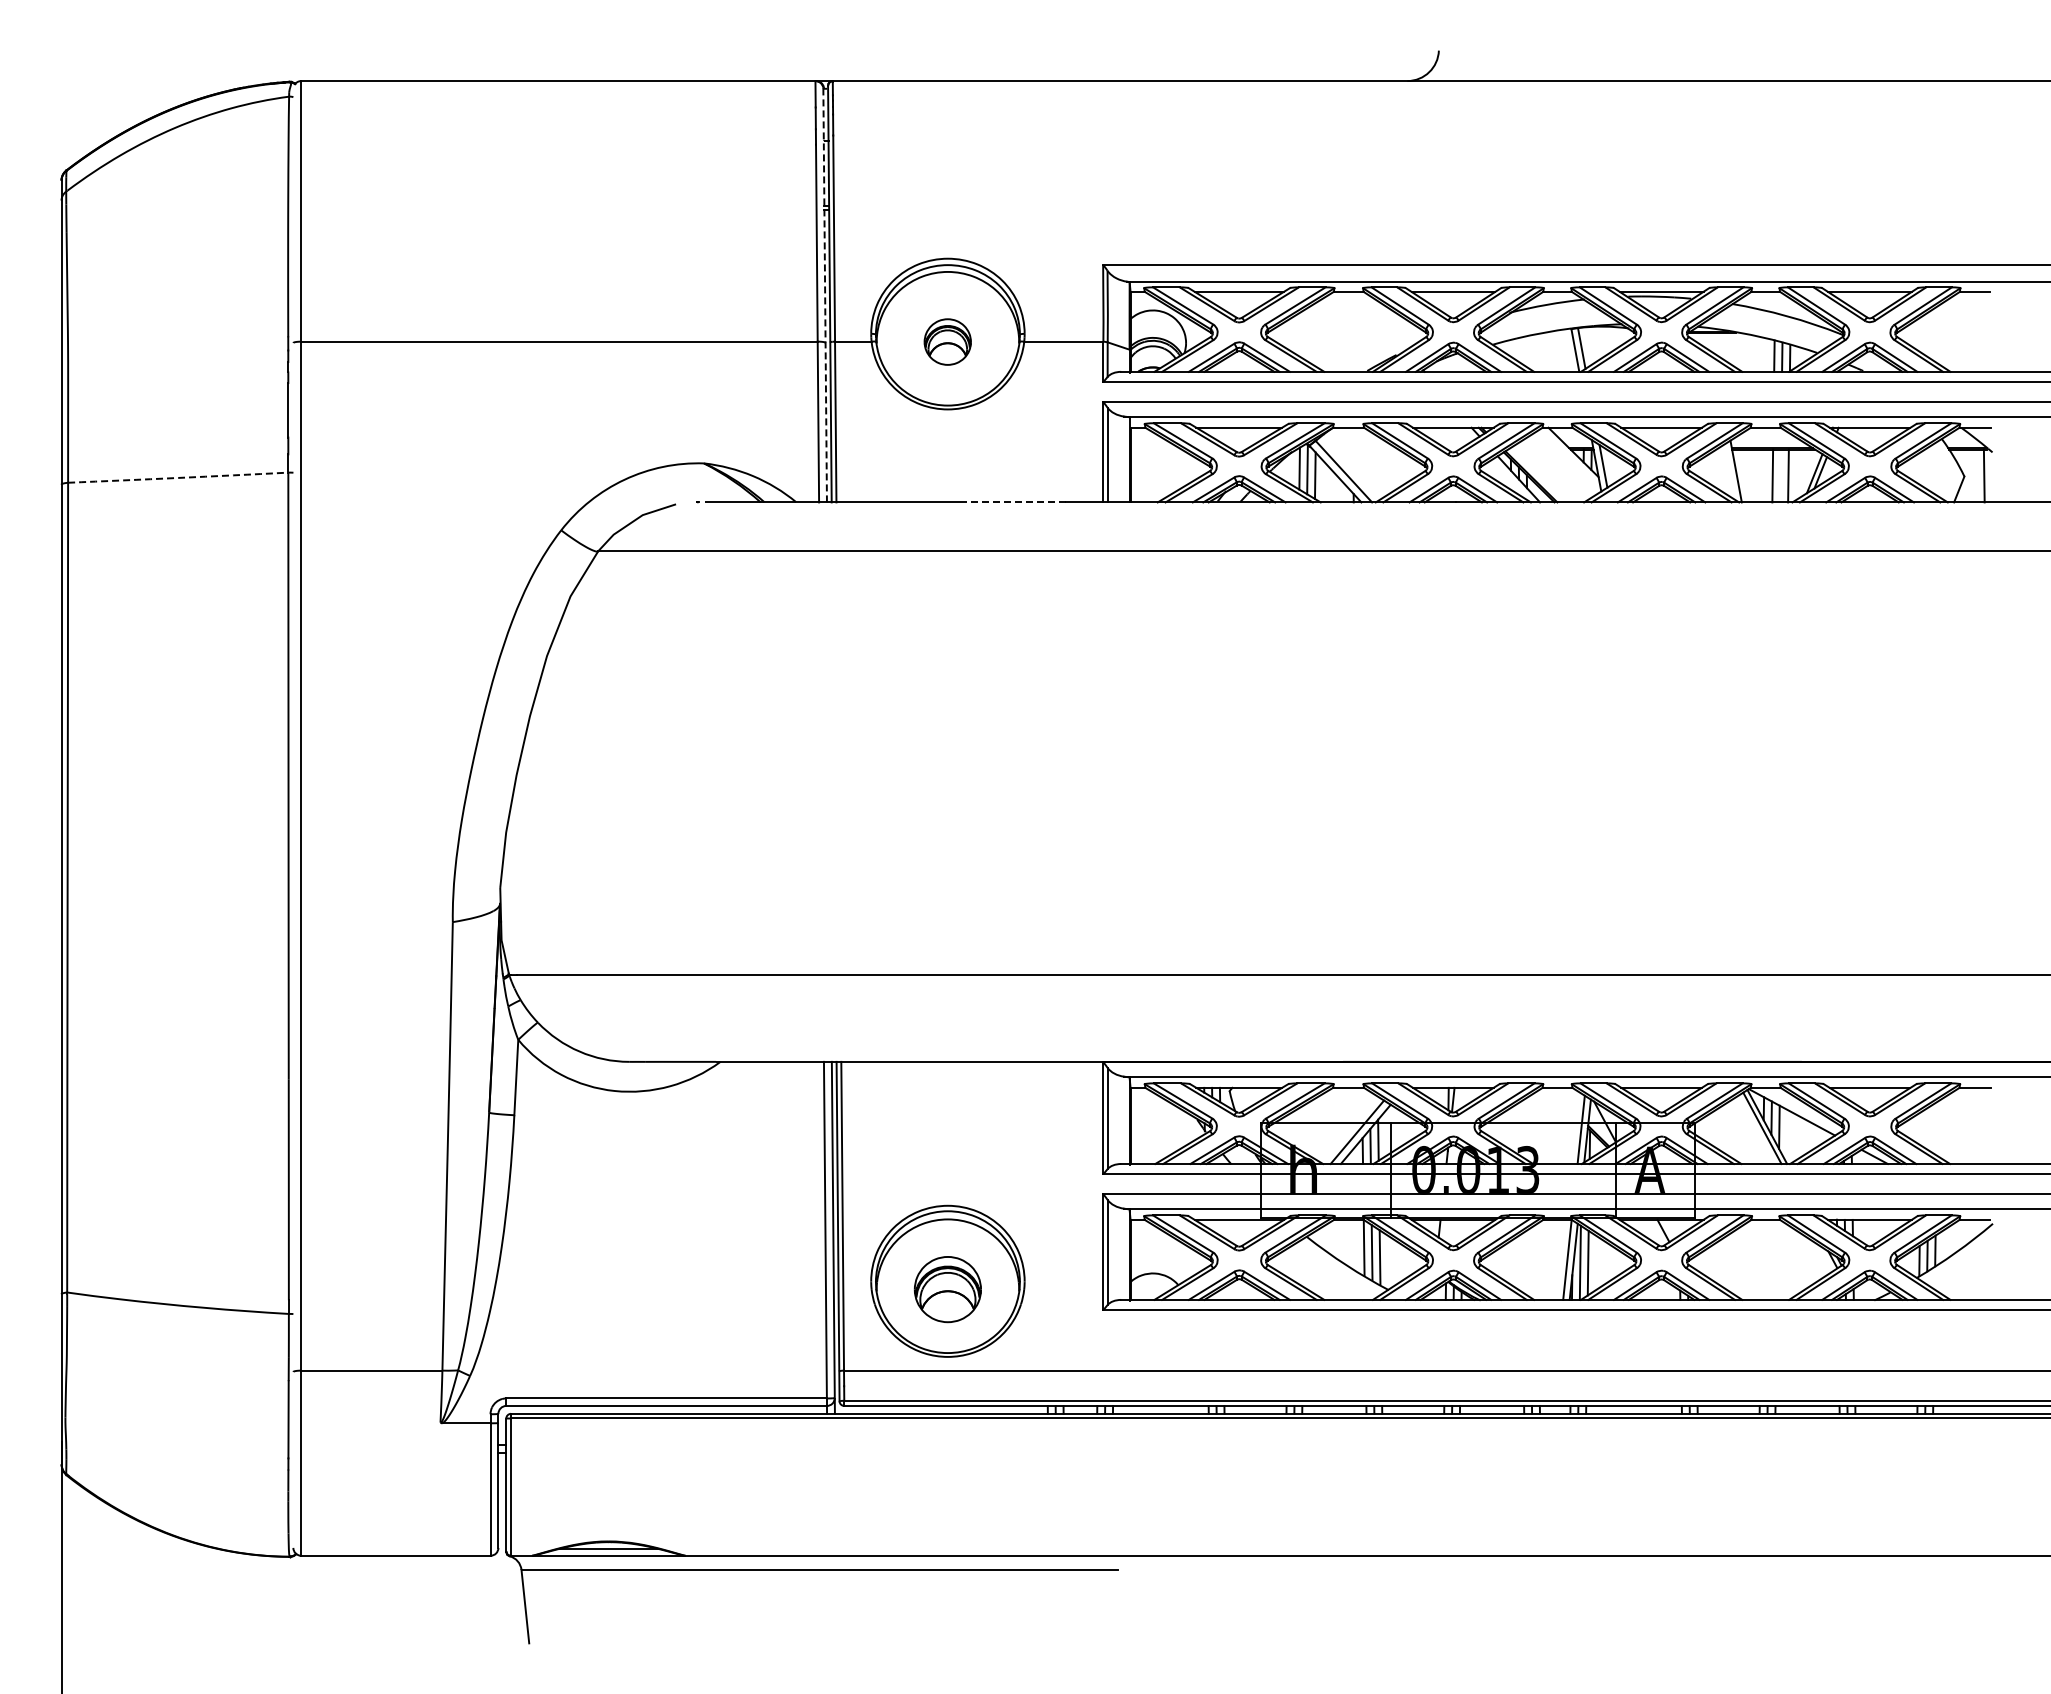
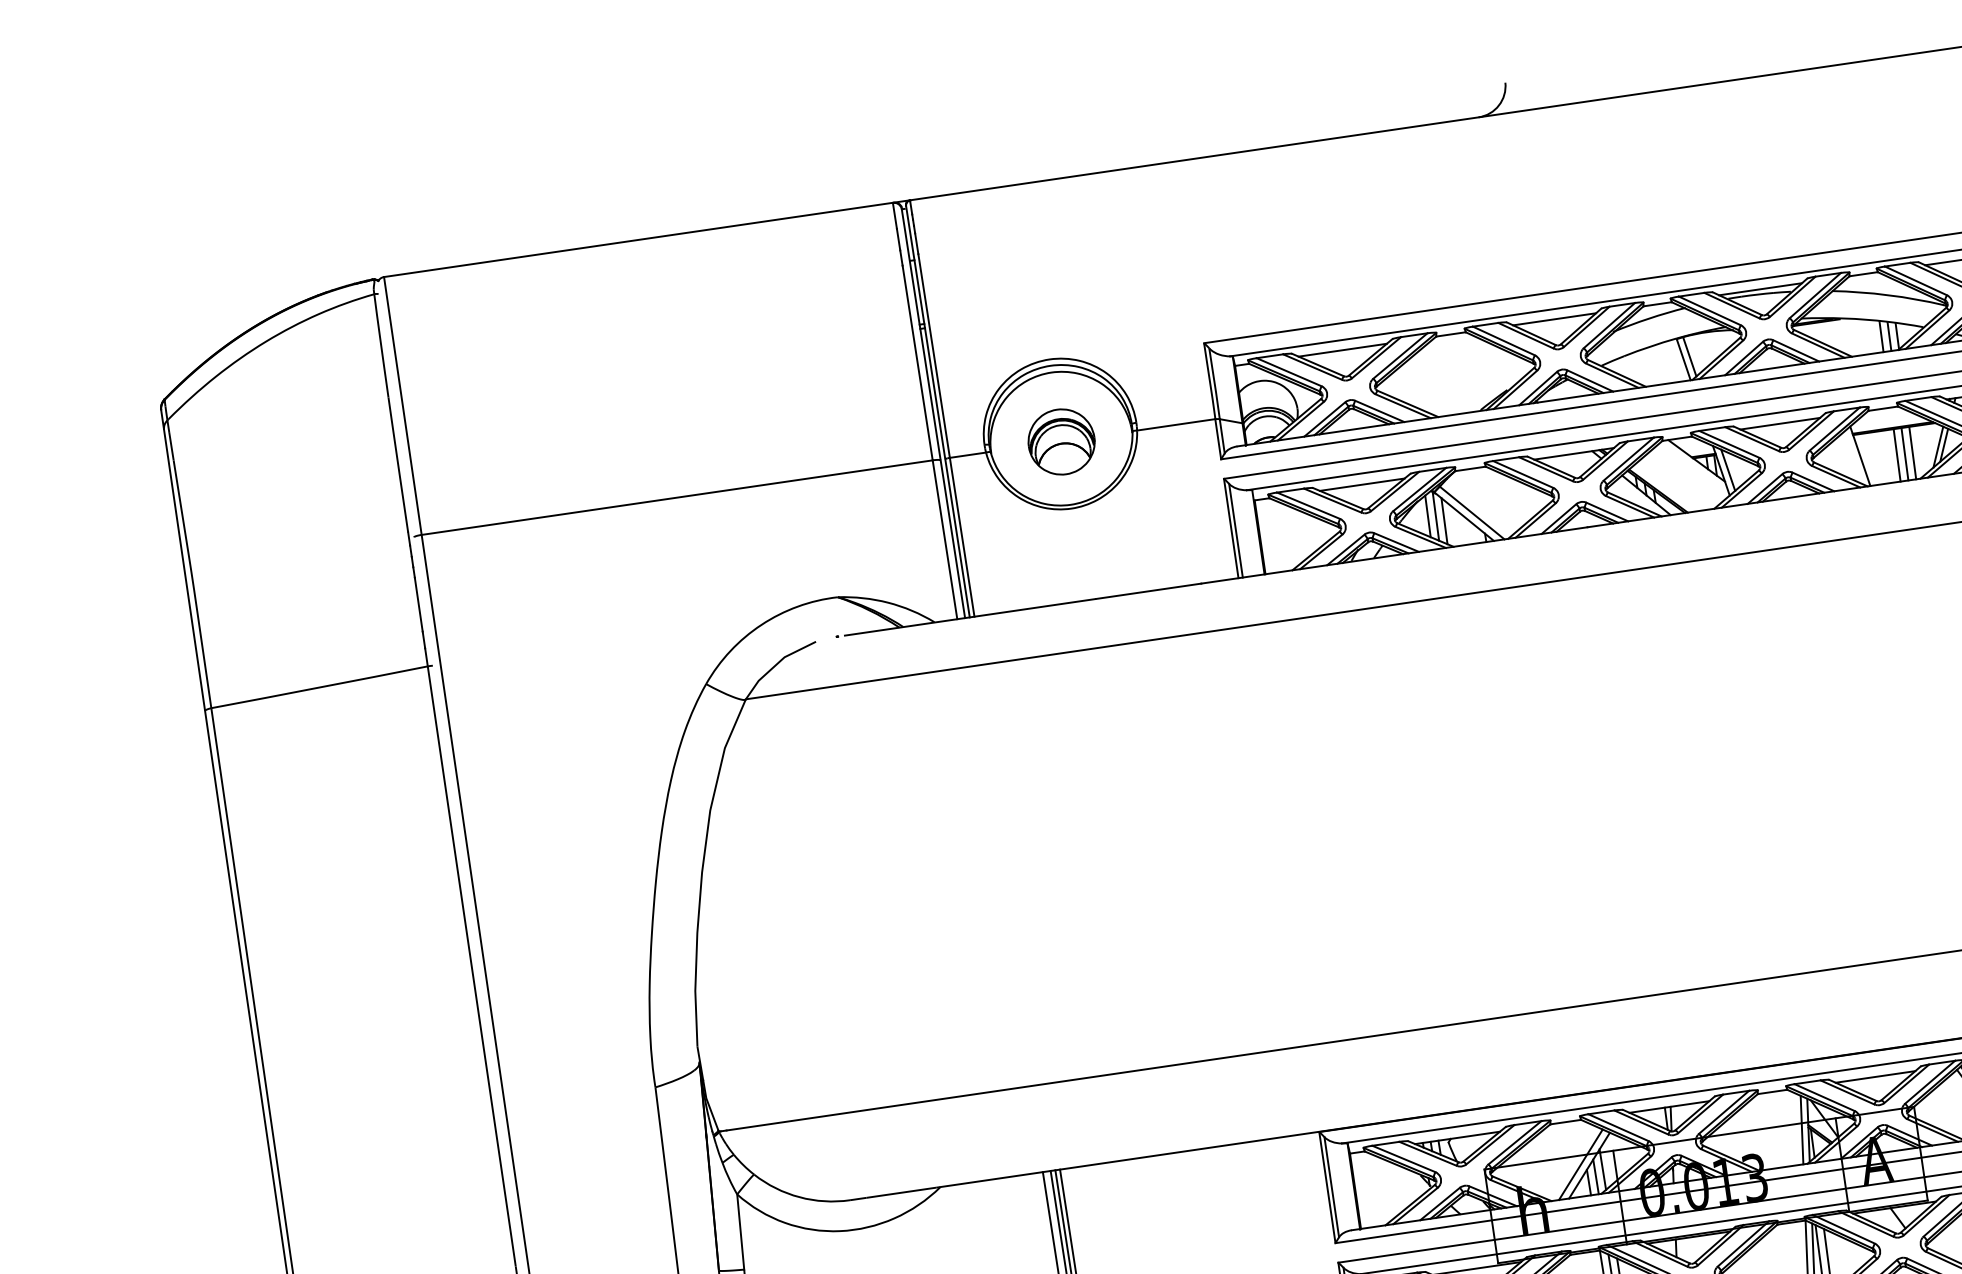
line: (825, 295) -> (933, 413), dashed -> solid
part: (947, 341) -> (1061, 441), size x1.43
line: (1780, 475) -> (1904, 453), added
arc: (178, 477) -> (319, 687), dashed -> solid
line: (1012, 502) -> (1148, 591), dashed -> solid

